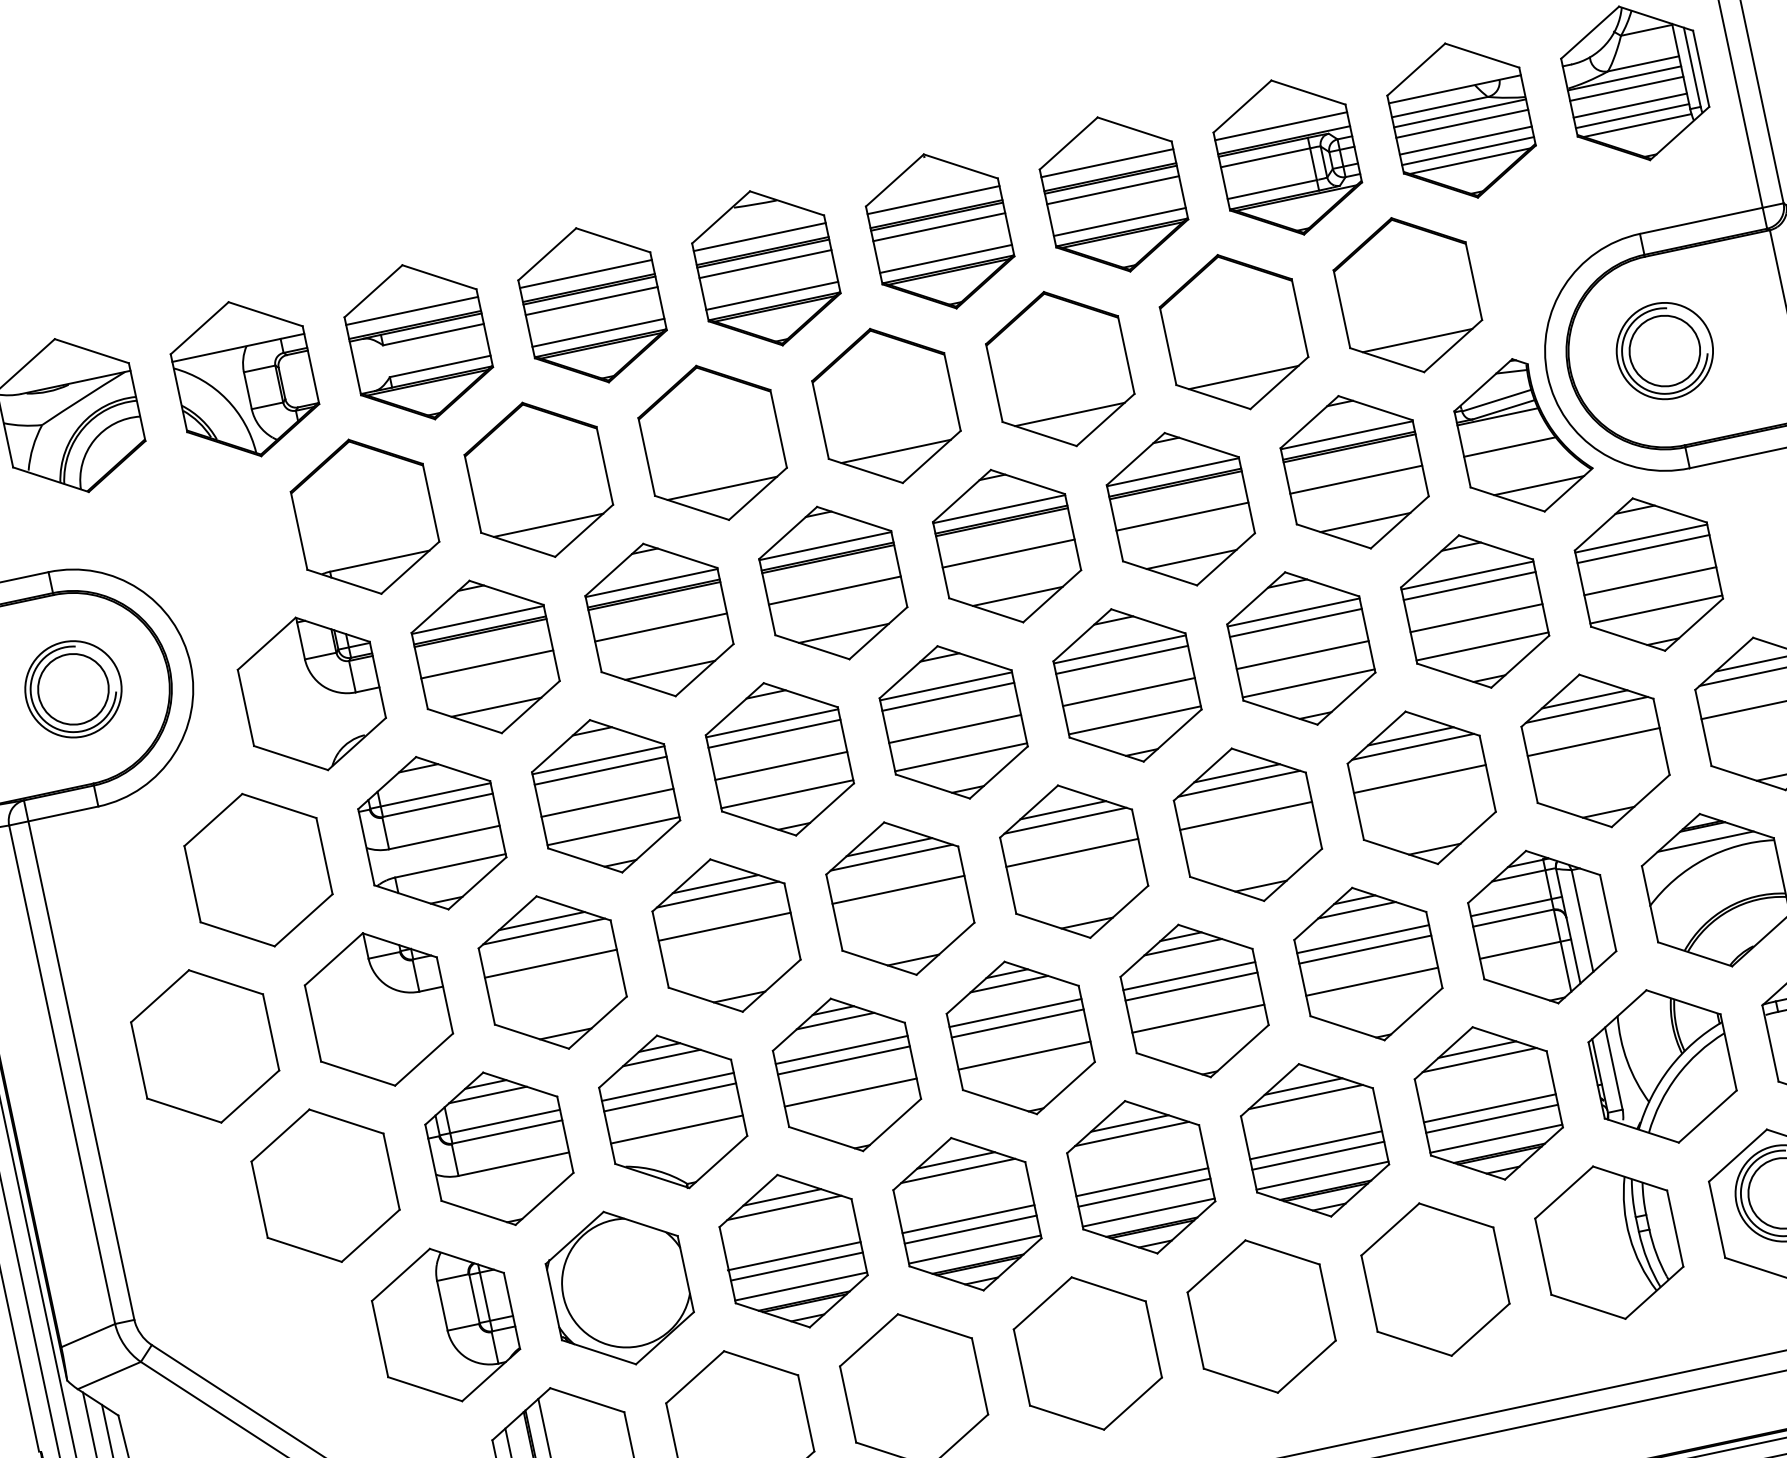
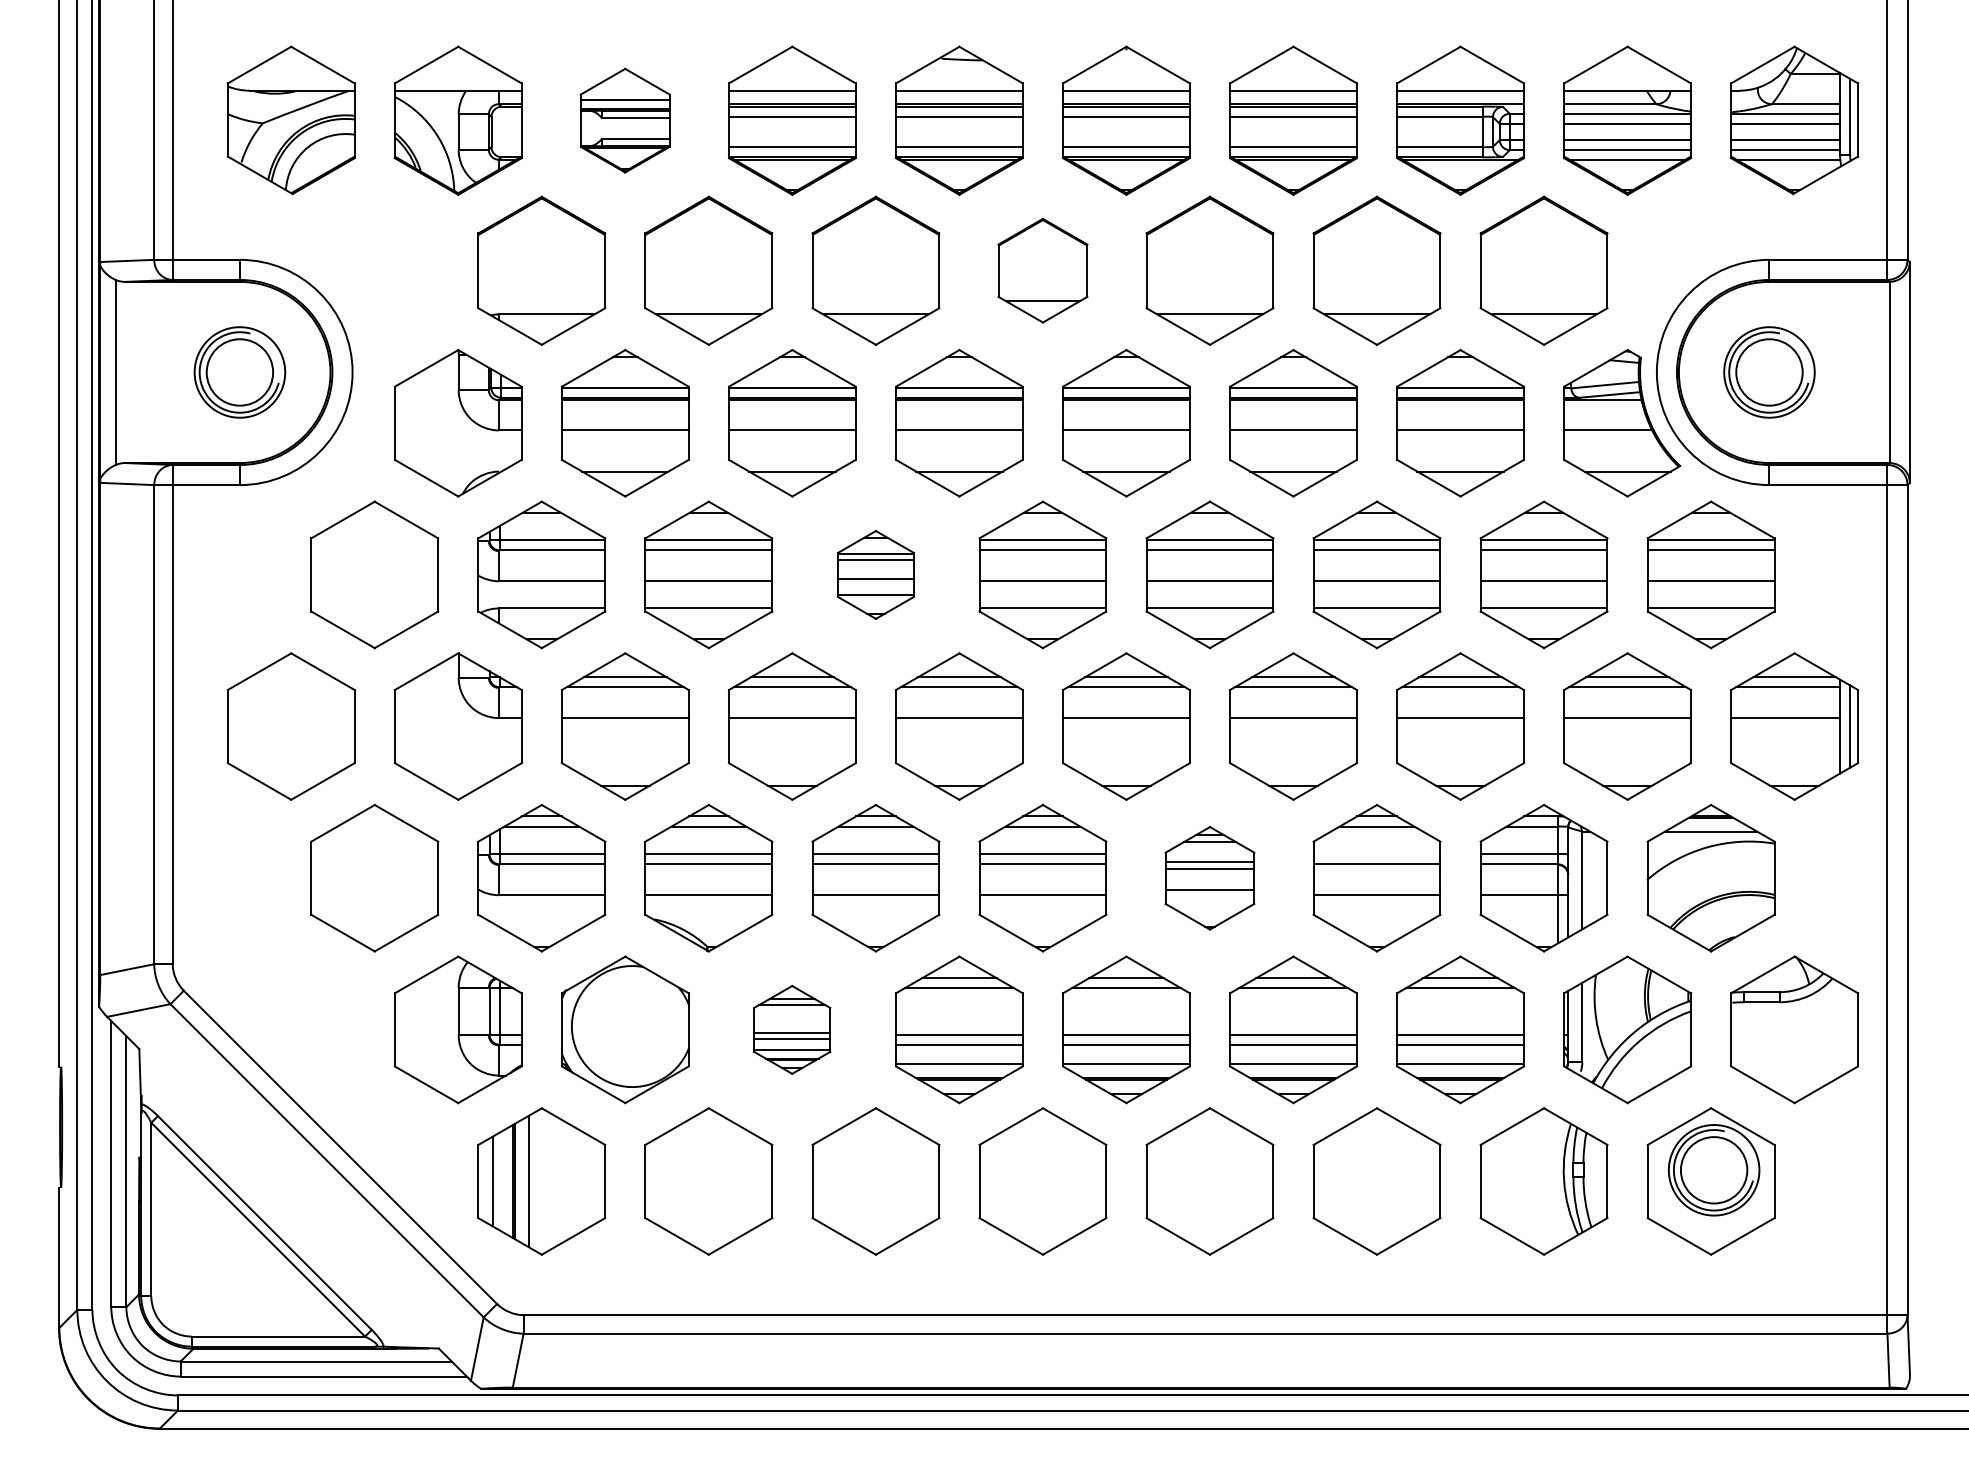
part: (417, 342) -> (624, 120), size x0.7
part: (885, 405) -> (1042, 270), size x0.7
part: (779, 758) -> (875, 574), size x0.6
line: (1362, 939) -> (1376, 854), removed
part: (1194, 1001) -> (1209, 878), size x0.7
part: (792, 1250) -> (791, 1029), size x0.6

